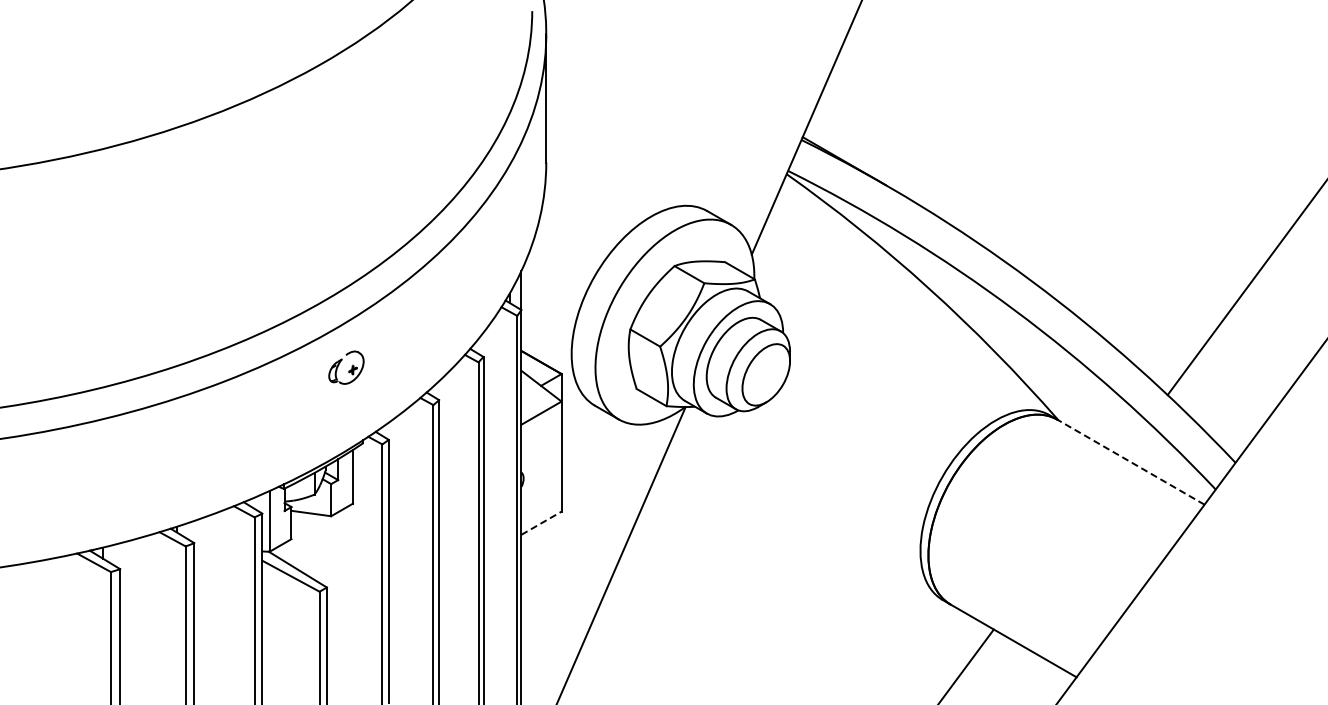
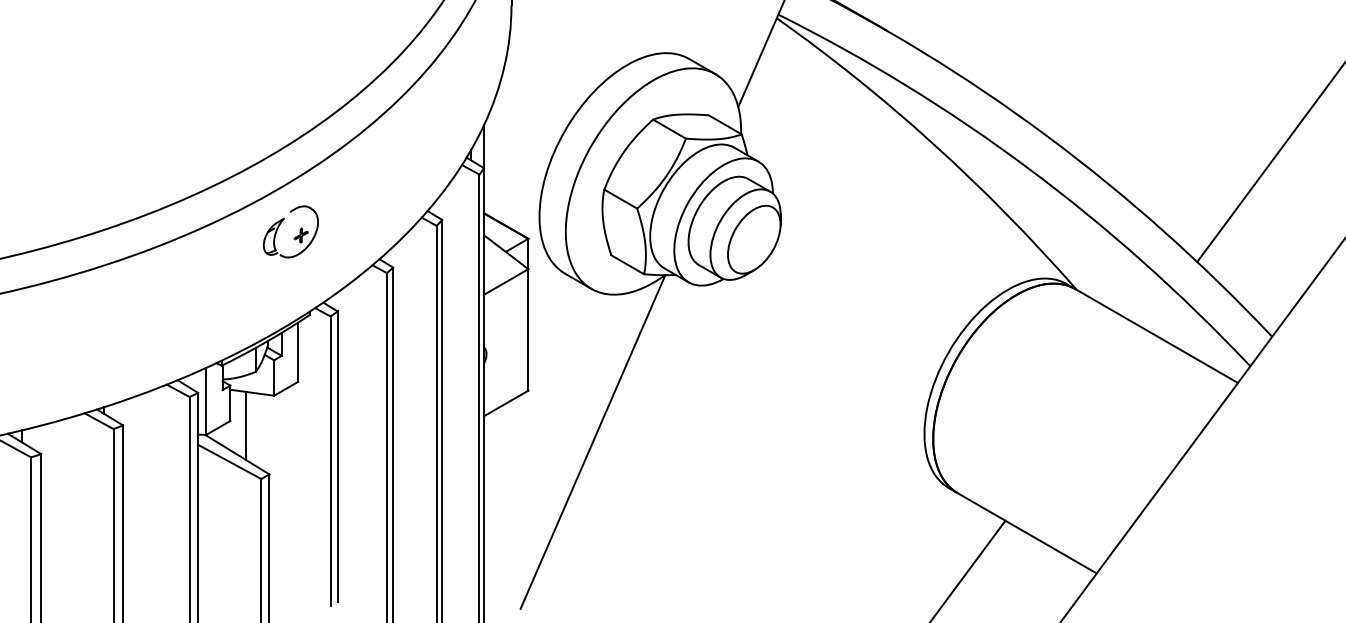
part: (346, 367) -> (291, 231), size x1.43
line: (1130, 461) -> (1156, 335), dashed -> solid
line: (541, 522) -> (506, 402), dashed -> solid
line: (305, 543) -> (245, 425), added

